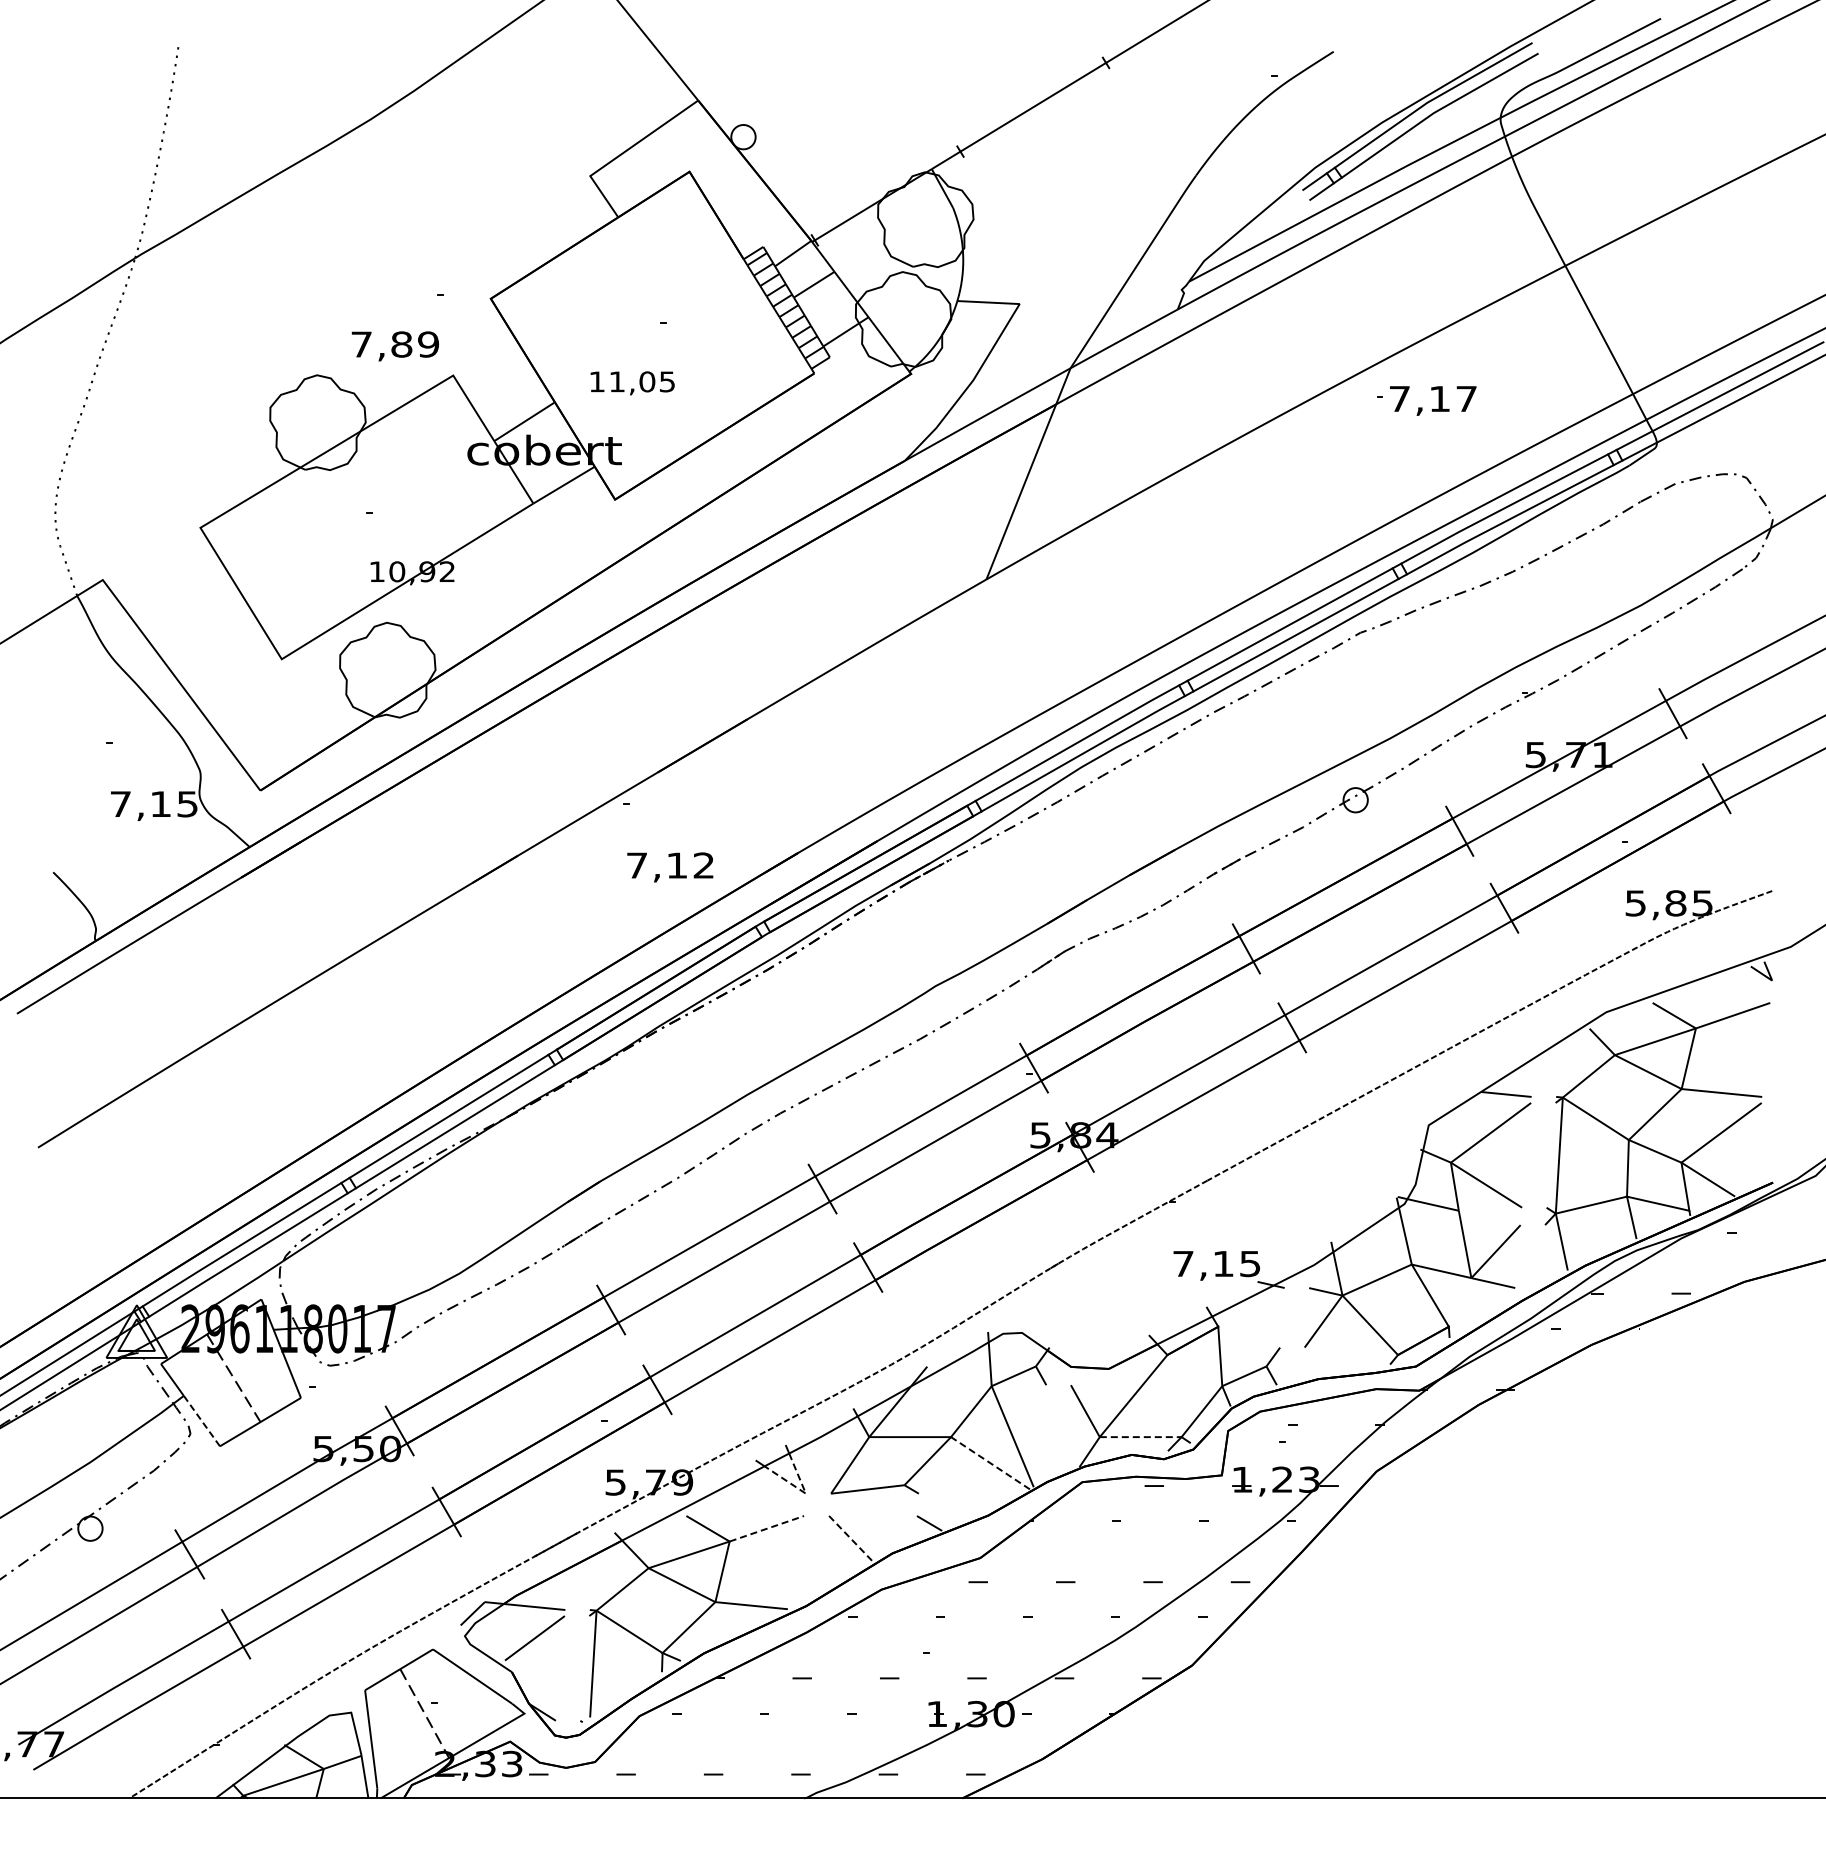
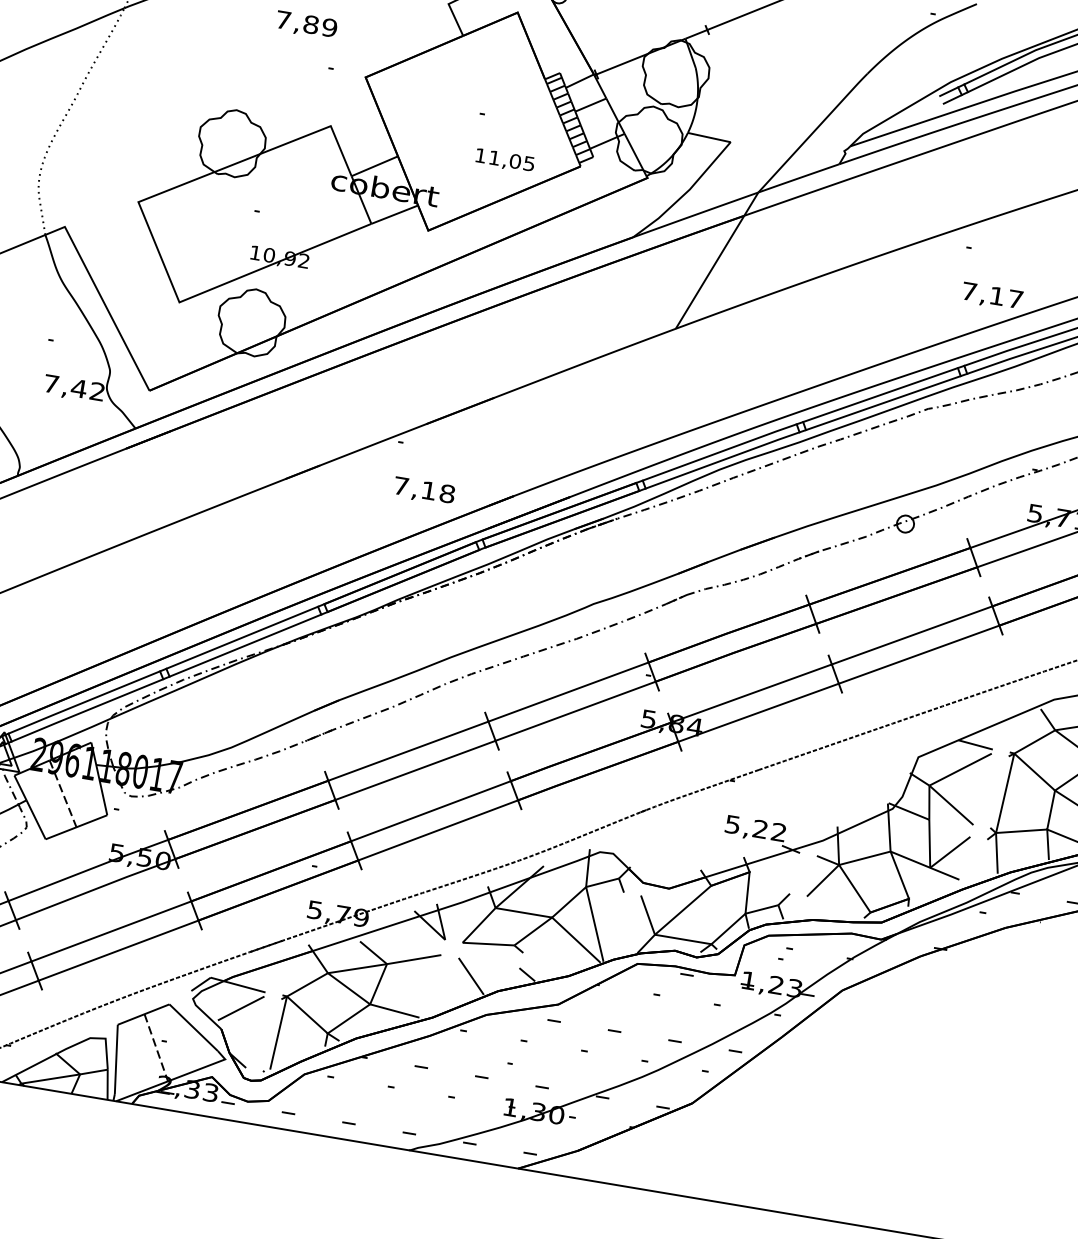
text: (394, 346) -> (305, 25), moved
text: (632, 383) -> (504, 160), moved
text: (1433, 400) -> (992, 296), moved
text: (173, 804) -> (87, 390), 7,15 -> 7,42
text: (703, 865) -> (447, 493), 7,12 -> 7,18
text: (1216, 1263) -> (755, 828), 7,15 -> 5,22
line: (201, 1420) -> (35, 819), dashed -> solid
line: (1140, 1437) -> (683, 939), dashed -> solid
line: (990, 1462) -> (576, 939), dashed -> solid
line: (803, 1492) -> (443, 938), dashed -> solid
line: (767, 1528) -> (414, 959), dashed -> solid
line: (851, 1538) -> (471, 976), dashed -> solid

